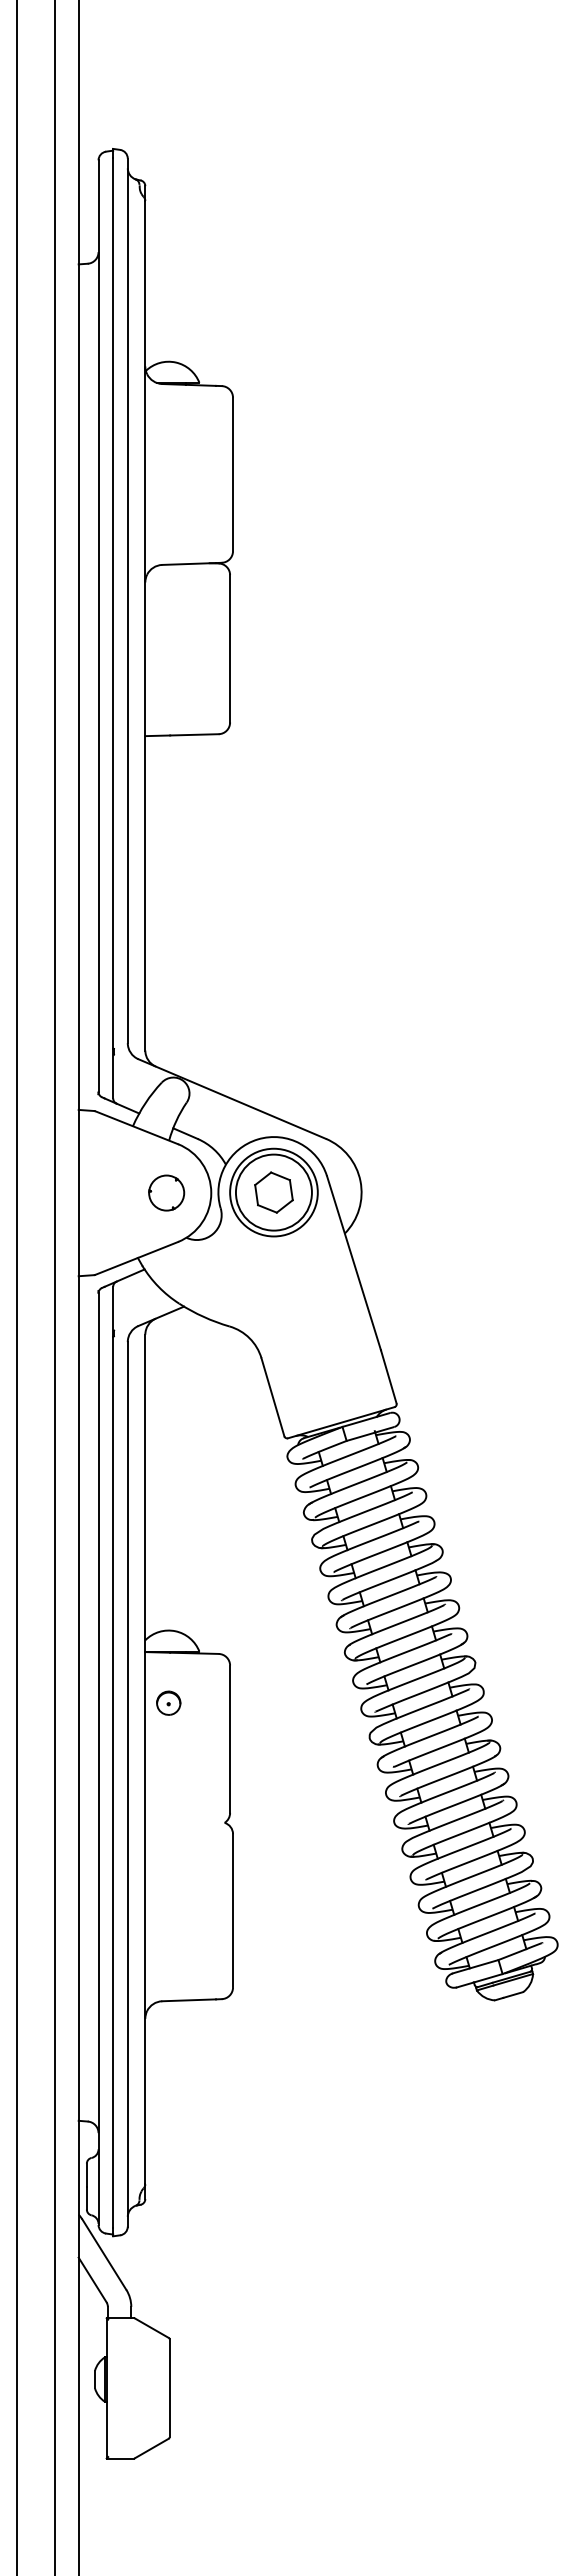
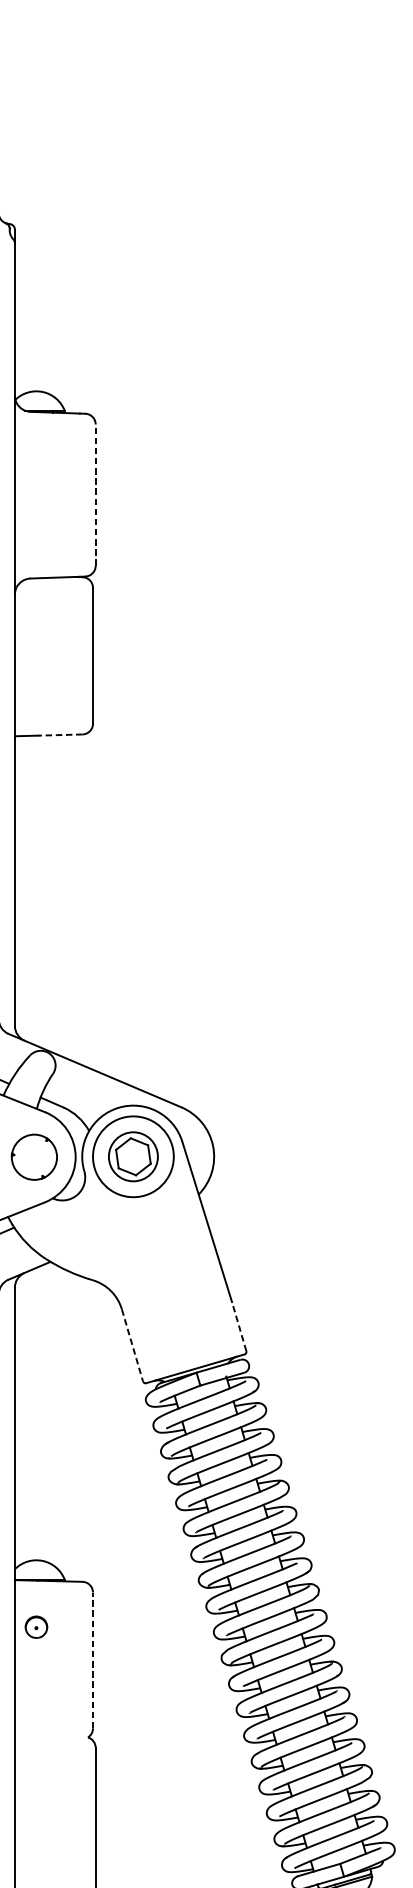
line: (233, 474) -> (96, 495), solid -> dashed
line: (193, 734) -> (59, 734), solid -> dashed
part: (166, 1192) -> (34, 1156), size x1.4
circle: (273, 1192) -> (132, 1156), size x0.7
line: (388, 1376) -> (238, 1326), solid -> dashed
line: (272, 1397) -> (132, 1345), solid -> dashed
line: (230, 1739) -> (93, 1660), solid -> dashed

